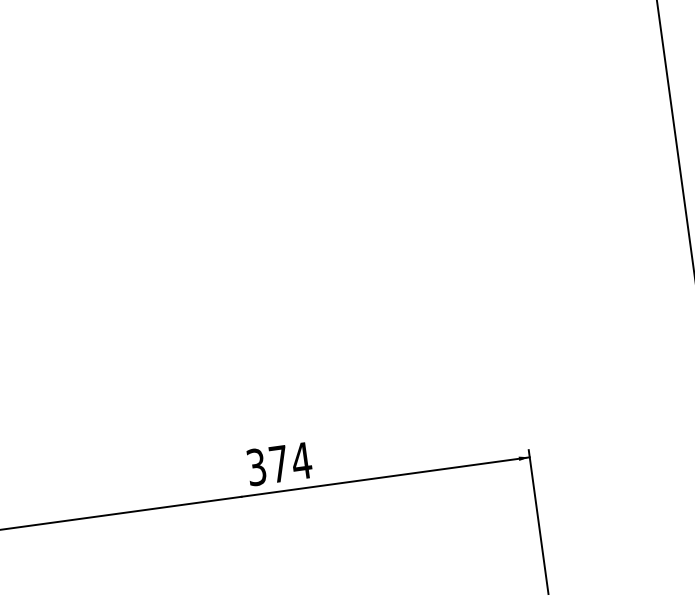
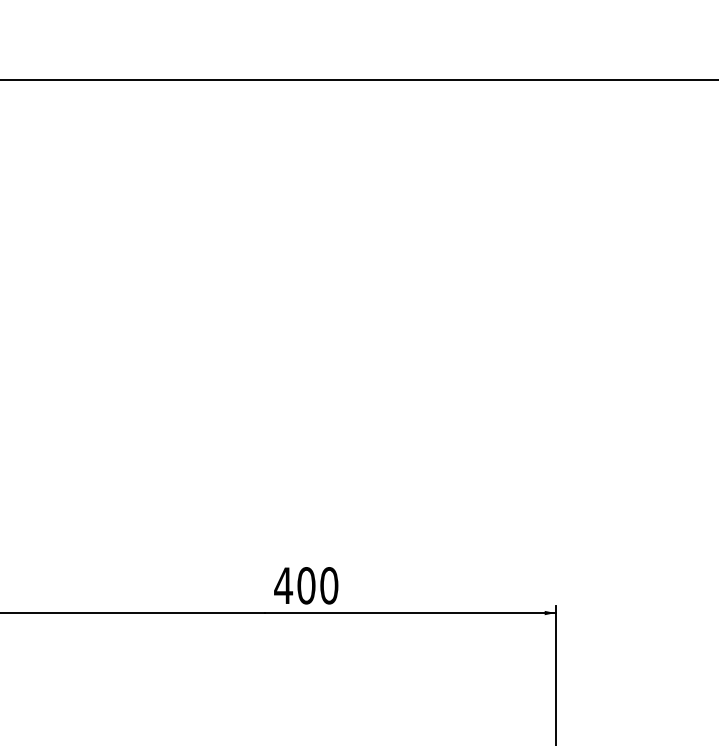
text: (279, 463) -> (306, 585), 374 -> 400

